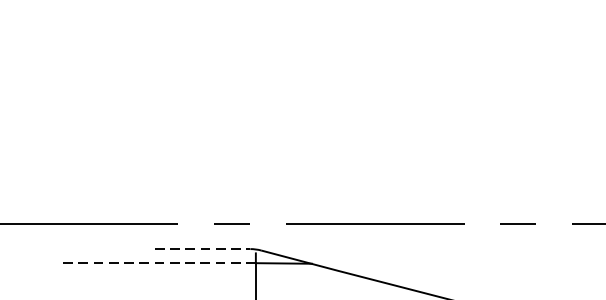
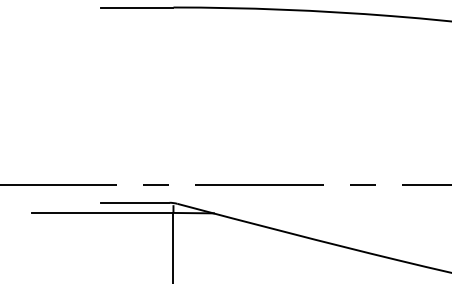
line: (203, 248) -> (135, 202), dashed -> solid
line: (157, 262) -> (102, 212), dashed -> solid

